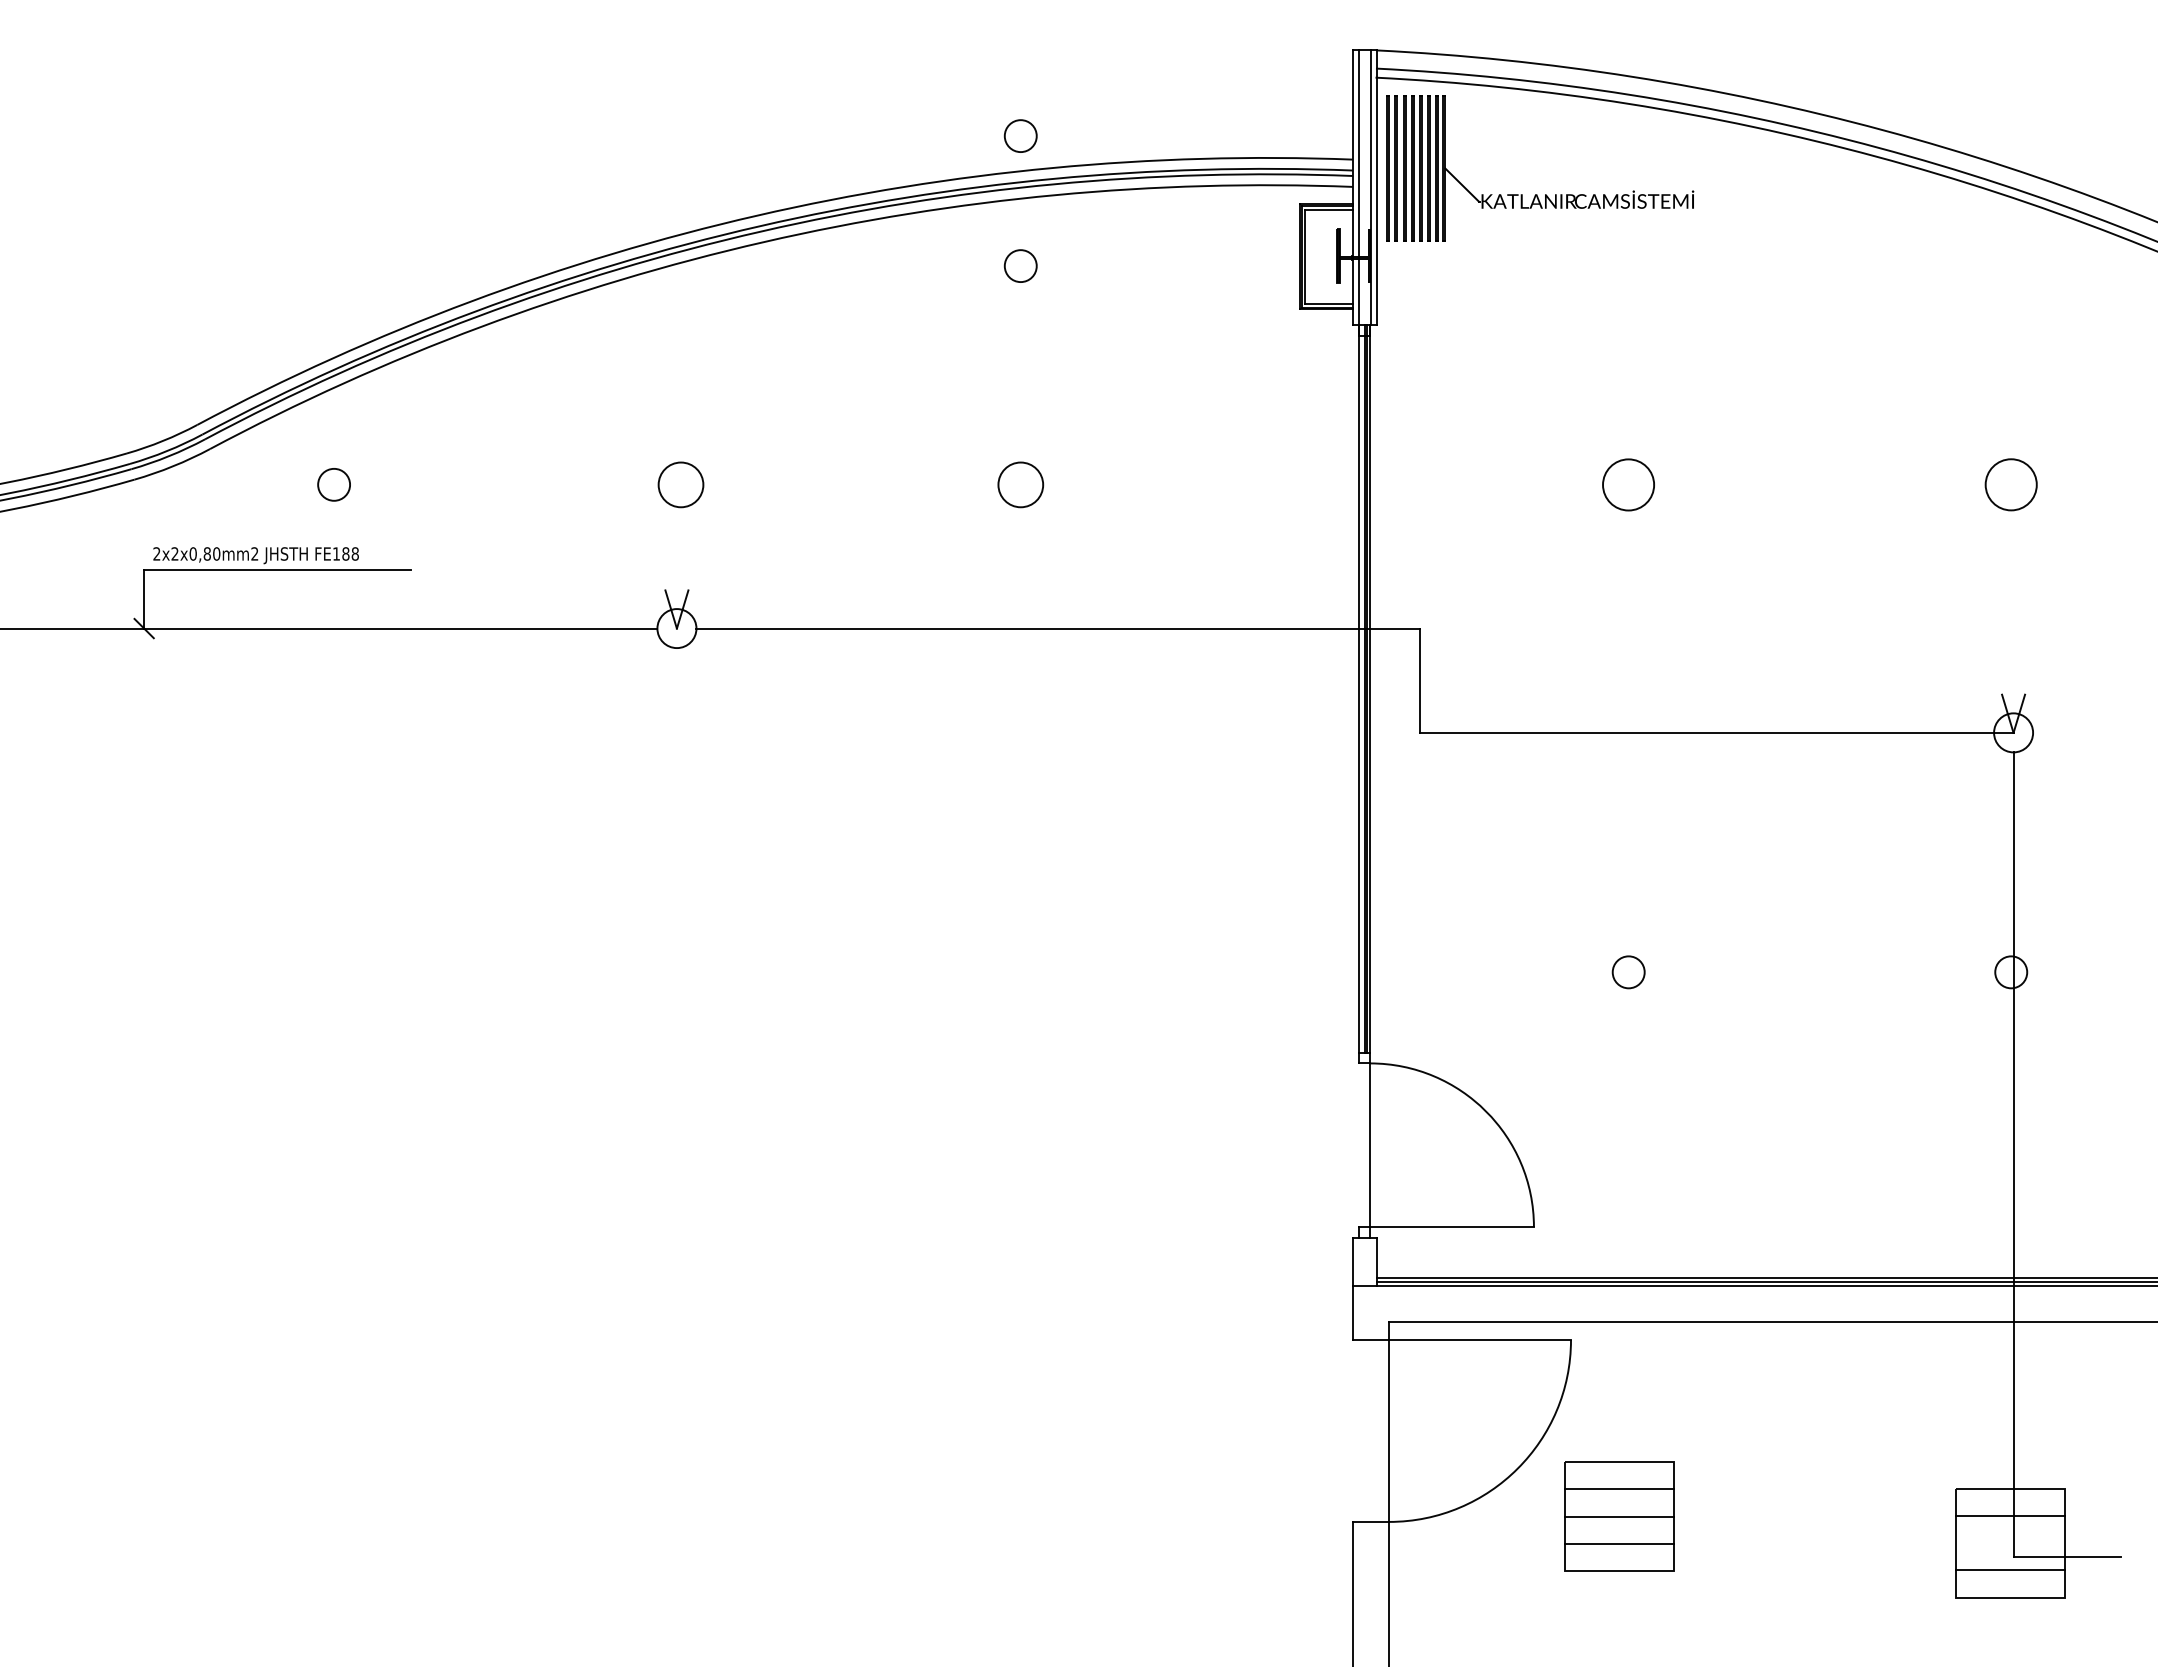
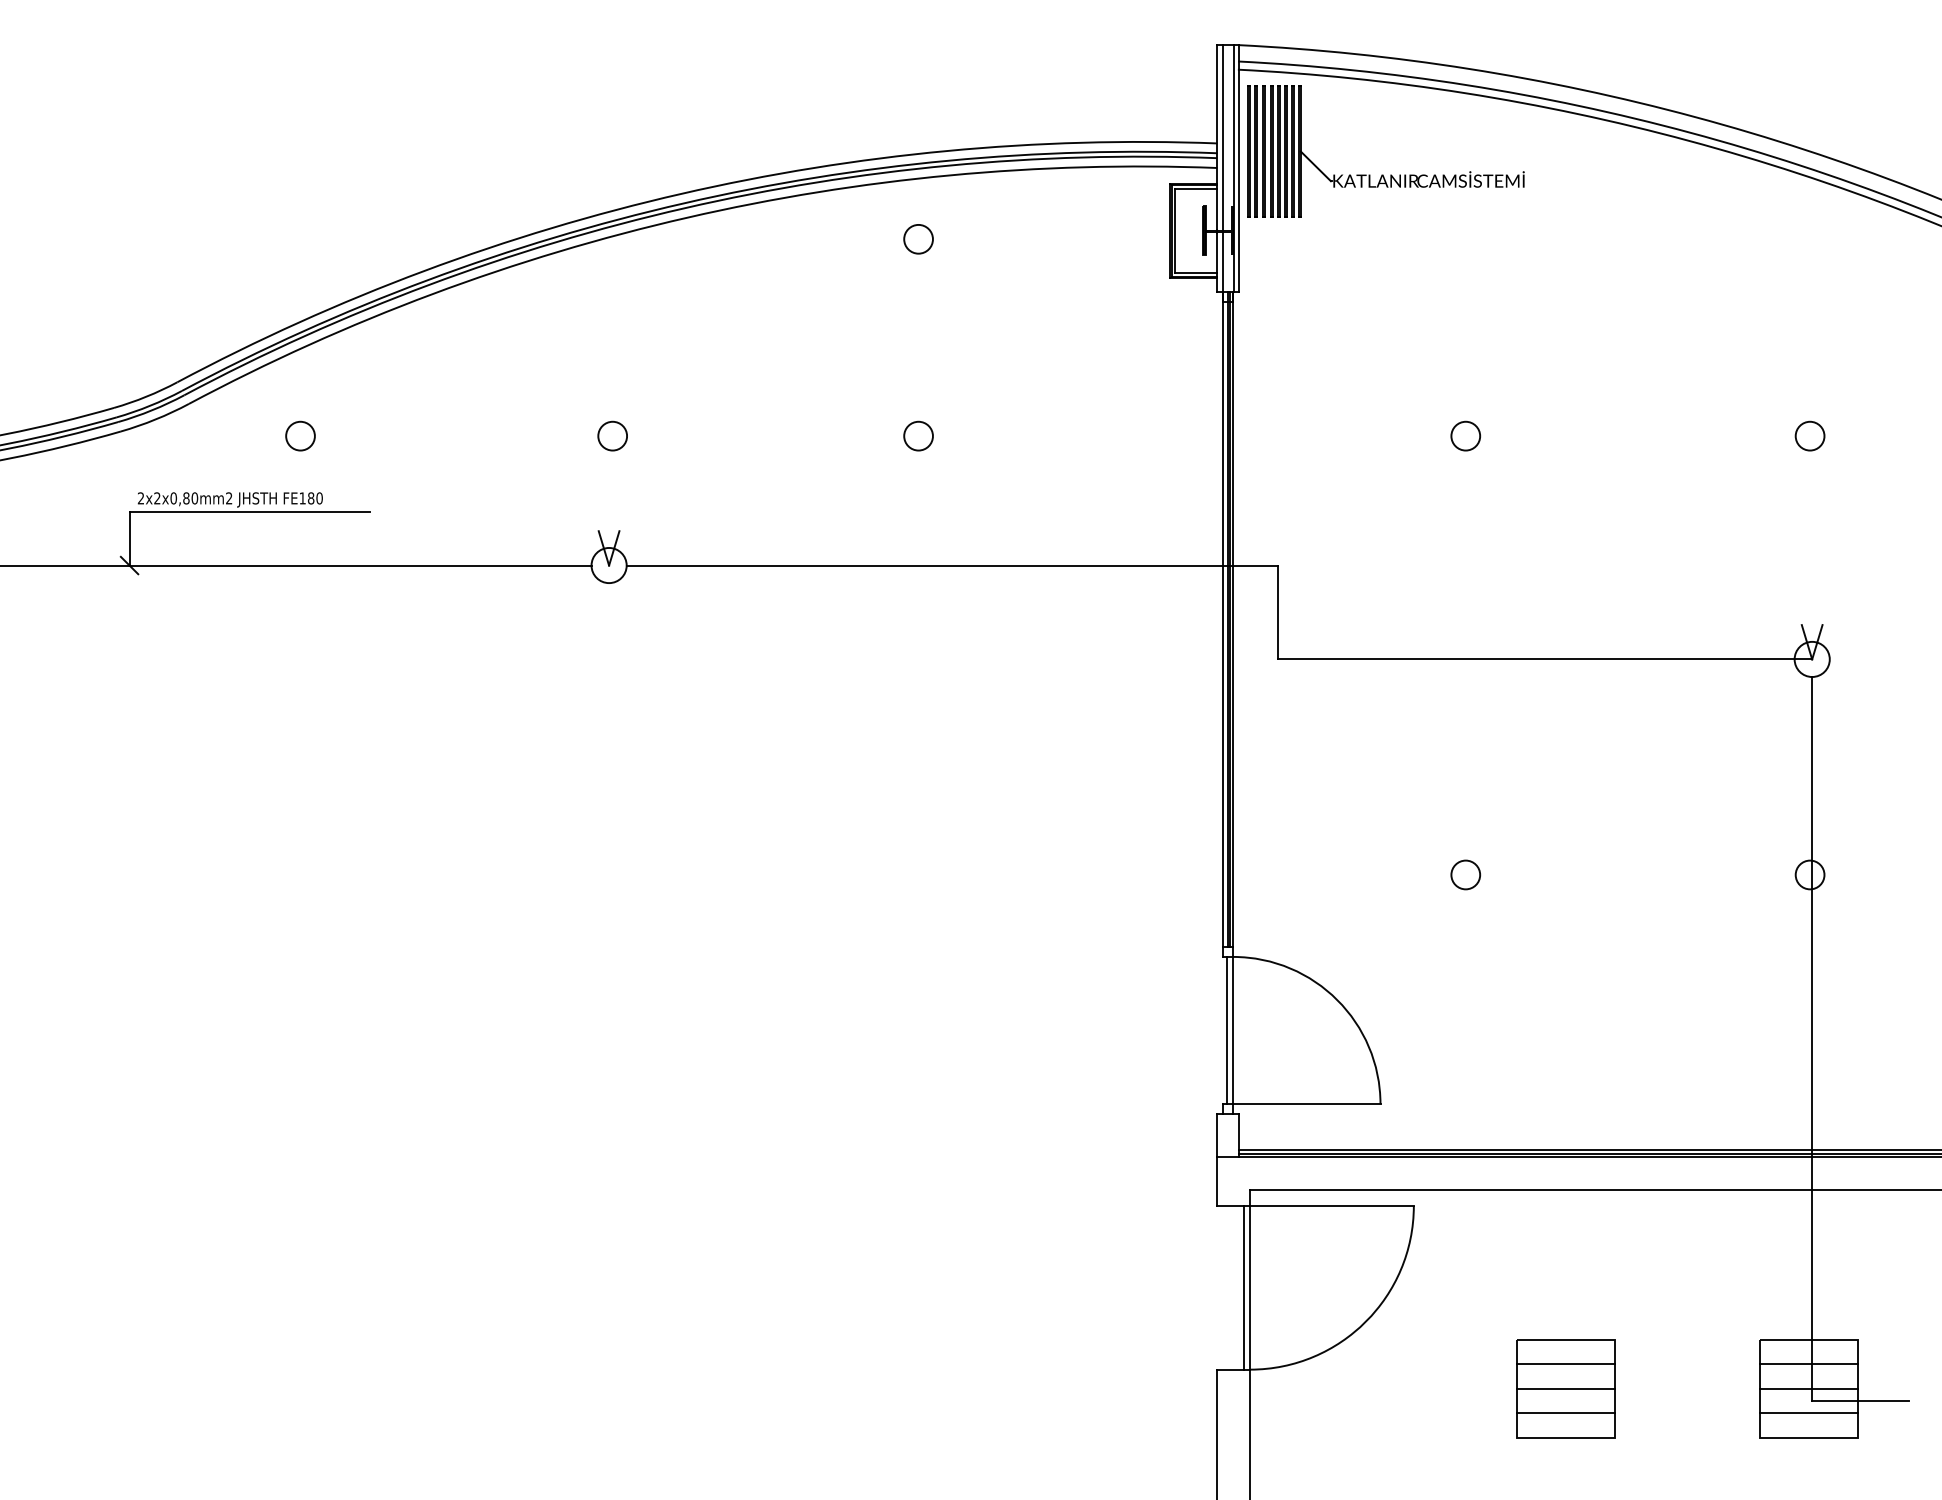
circle: (1020, 136) -> (918, 122), removed
circle: (680, 484) -> (612, 435), size x0.71
circle: (1020, 484) -> (918, 435), size x0.71
circle: (1628, 484) -> (1465, 435), size x0.62
circle: (2010, 484) -> (1809, 435), size x0.62
text: (355, 554) -> (319, 498), FE188 -> FE180
line: (1362, 1145) -> (1226, 1030), added
line: (1381, 1430) -> (1243, 1287), added
part: (1618, 1516) -> (1565, 1388), moved
line: (2010, 1542) -> (1809, 1388), added

